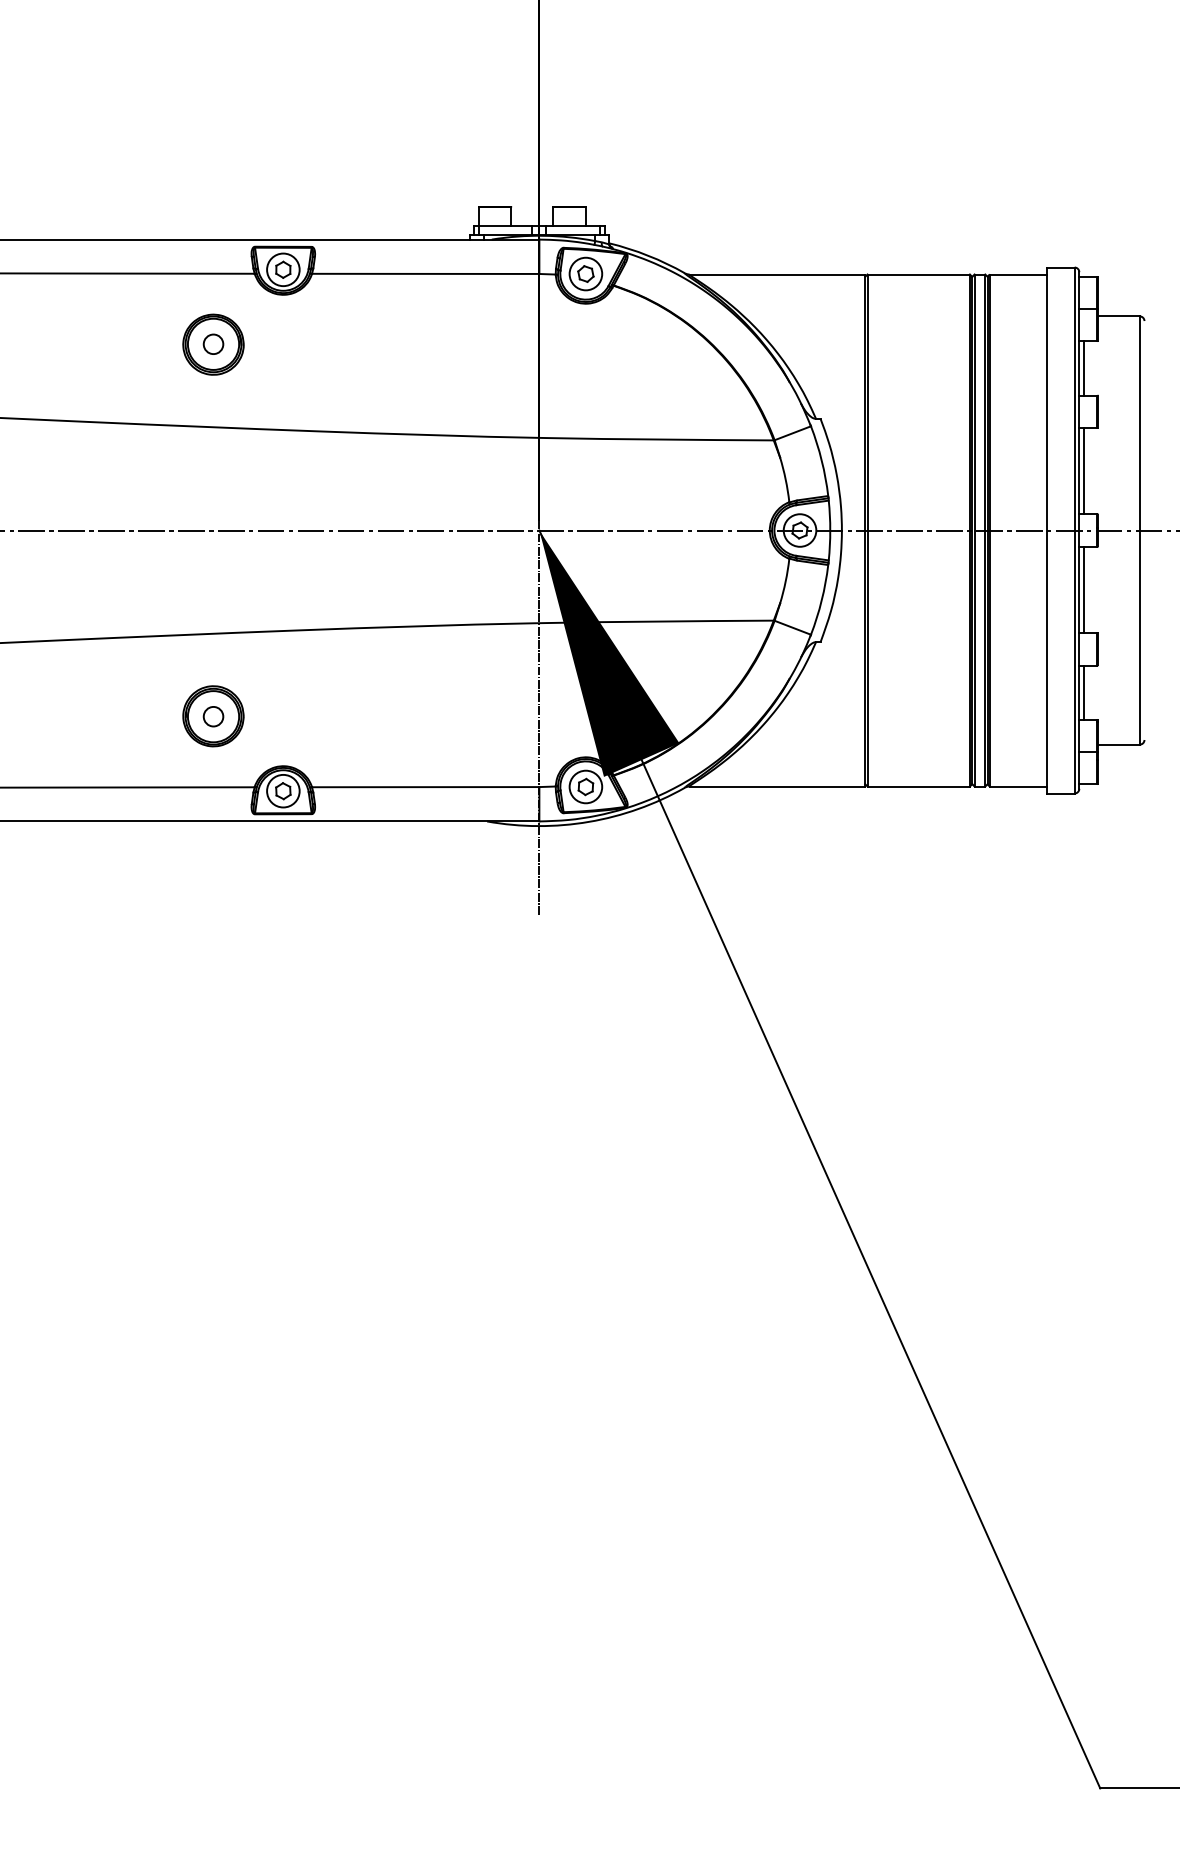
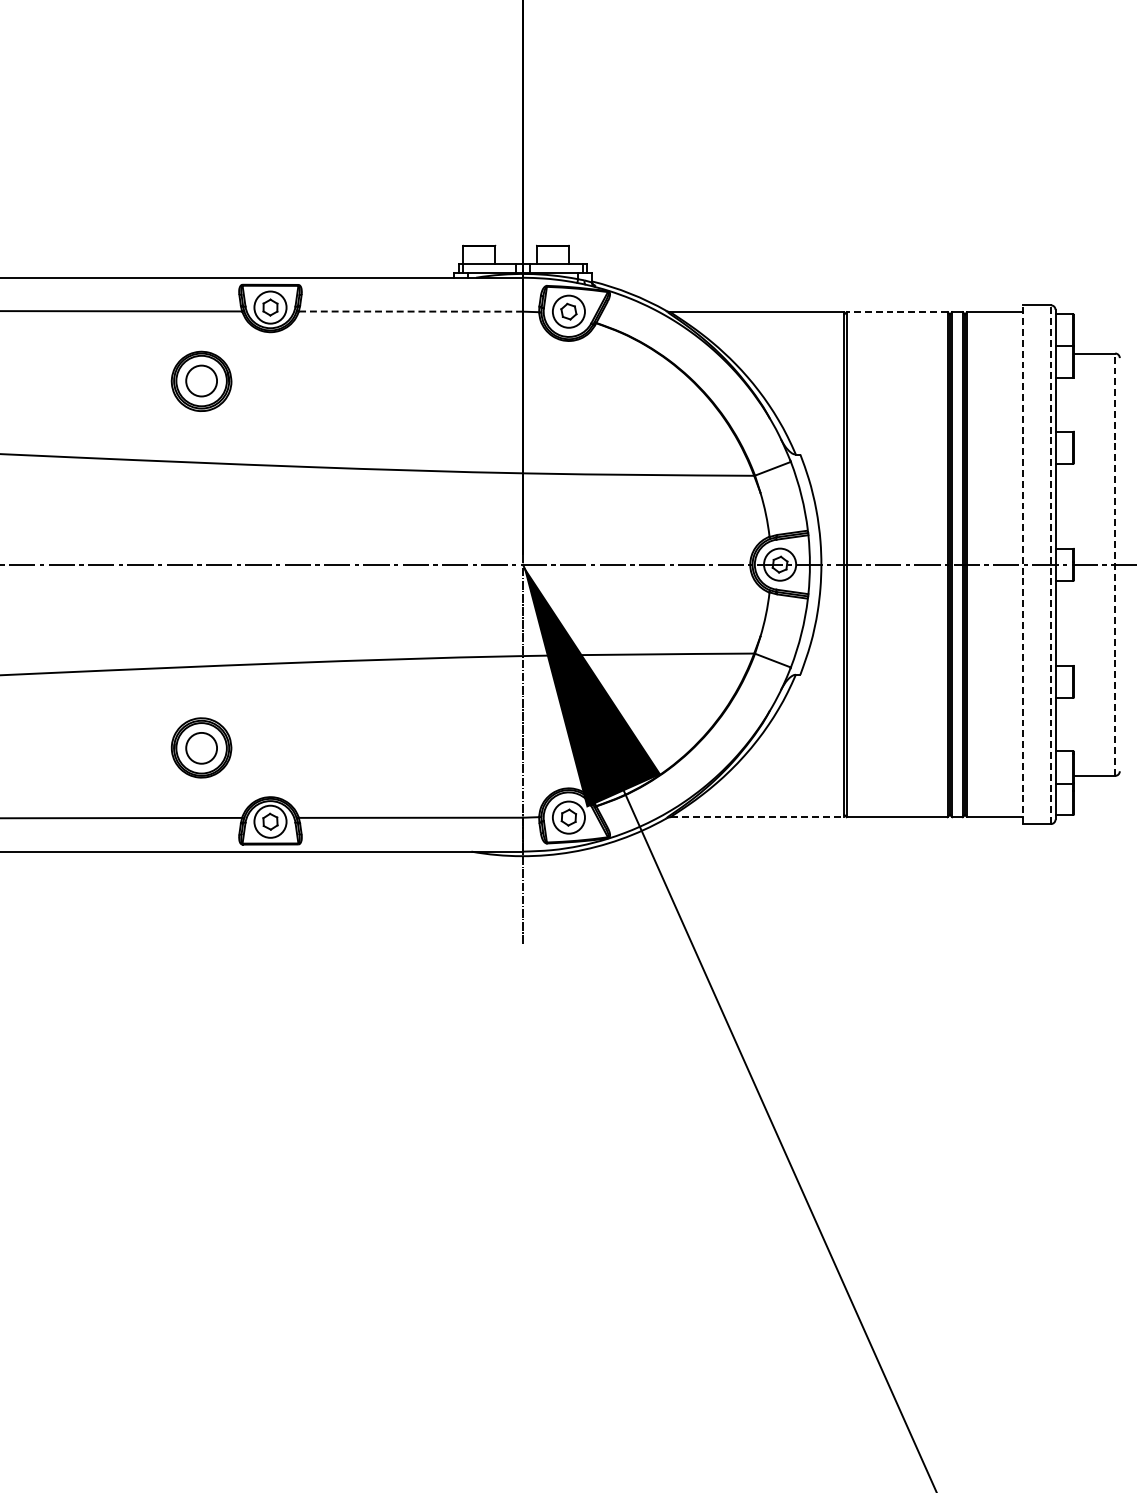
line: (425, 273) -> (410, 311), solid -> dashed
line: (918, 274) -> (896, 312), solid -> dashed
circle: (213, 344) -> (201, 381), size x1.6
line: (1083, 368) -> (1059, 404), removed
line: (1083, 471) -> (1059, 506), removed
line: (1046, 530) -> (1023, 564), solid -> dashed
line: (1074, 530) -> (1050, 564), solid -> dashed
line: (1139, 530) -> (1114, 564), solid -> dashed
line: (1083, 589) -> (1059, 622), removed
line: (1083, 692) -> (1059, 724), removed
circle: (213, 716) -> (201, 748), size x1.6
line: (777, 786) -> (757, 817), solid -> dashed

